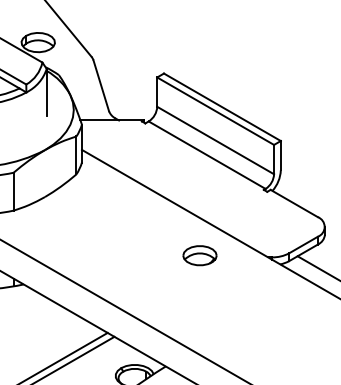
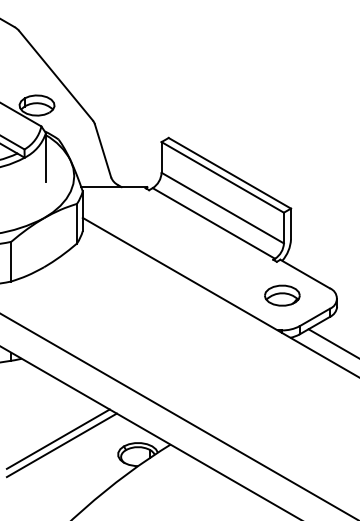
part: (200, 255) -> (282, 295), moved

